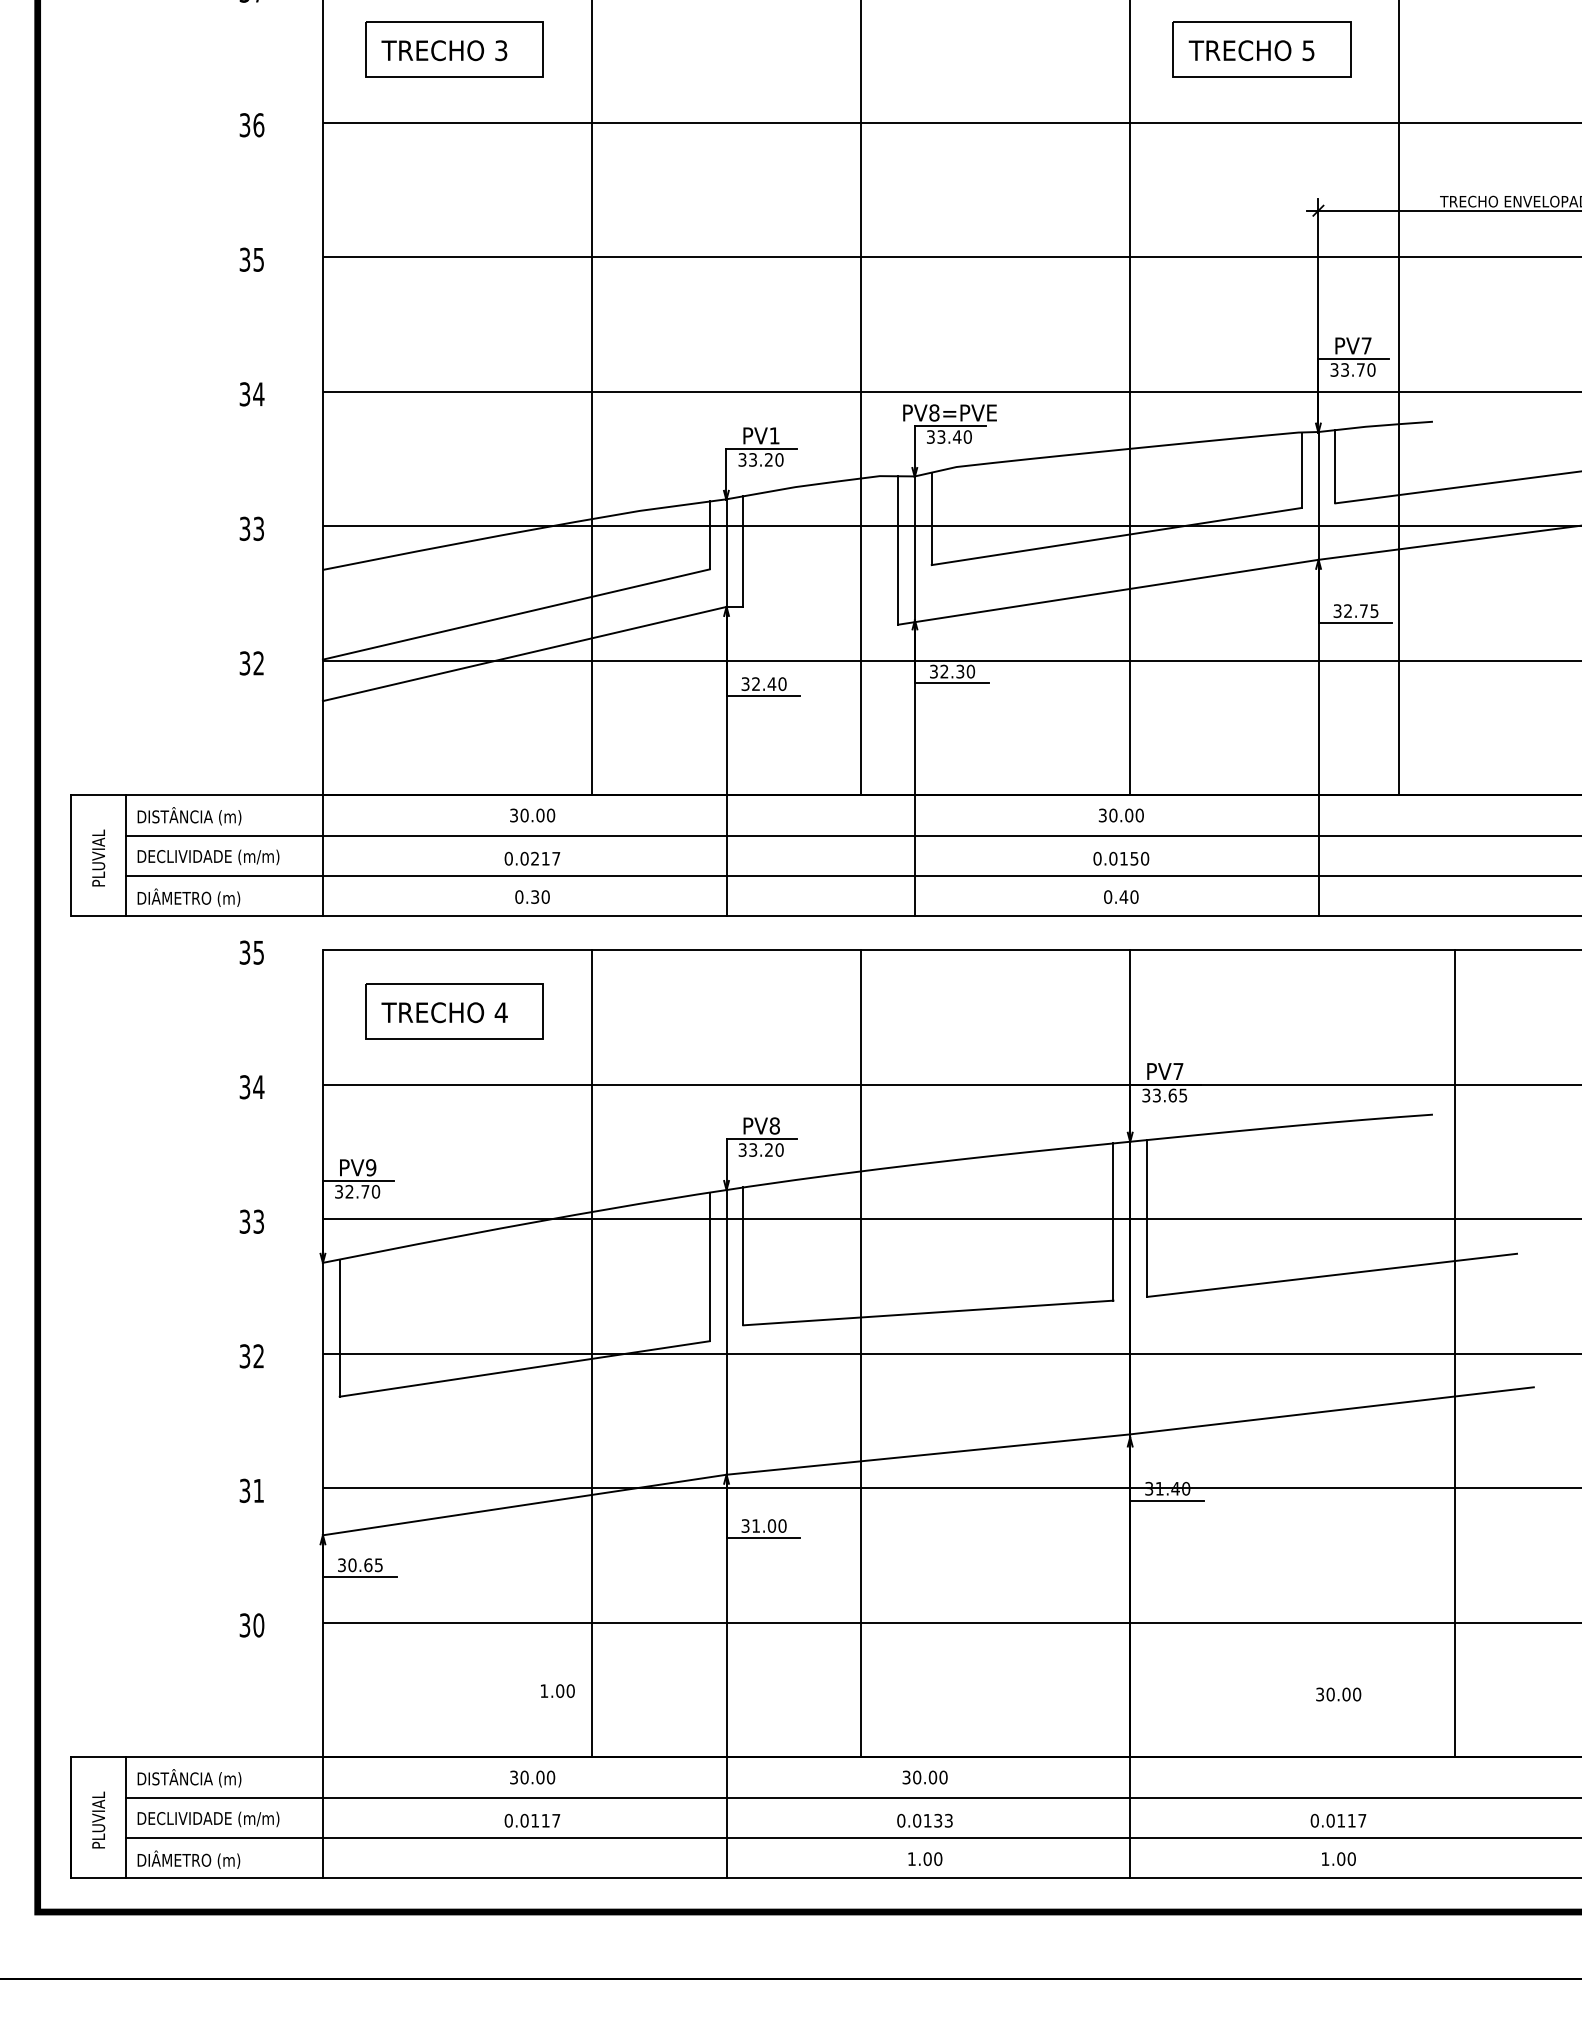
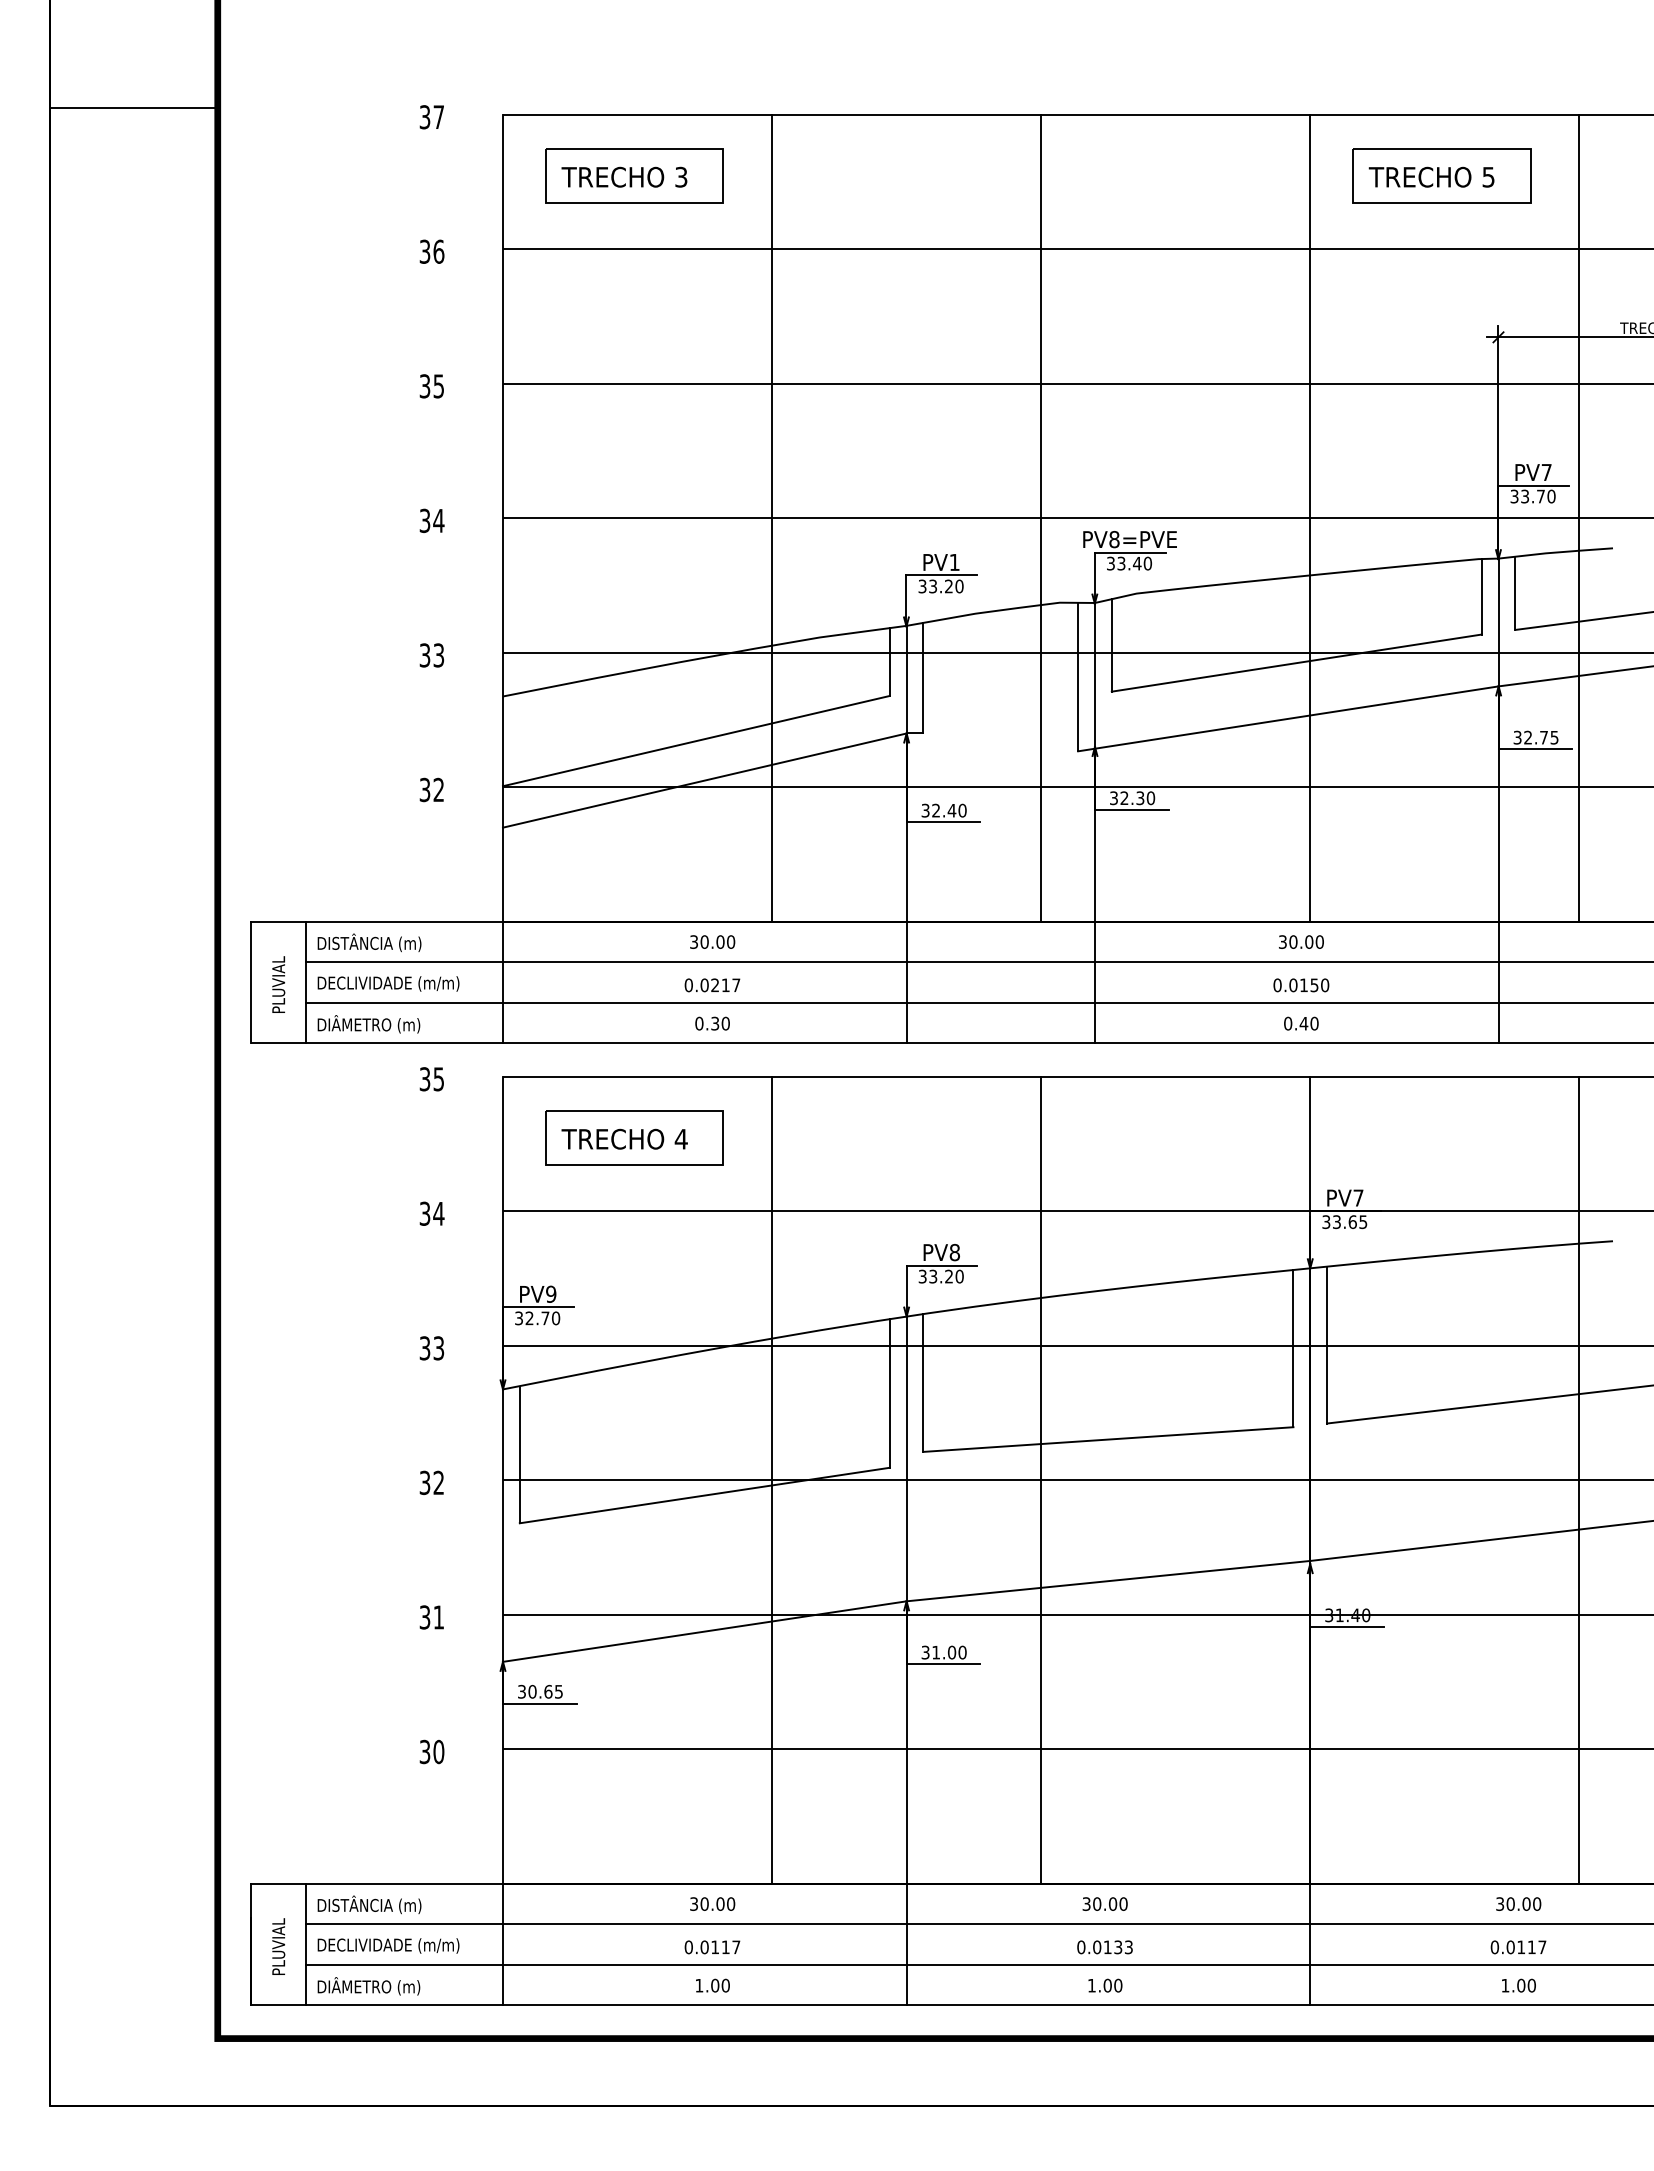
line: (1455, 1352) -> (1579, 1479), moved
text: (557, 1690) -> (712, 1985), moved
text: (1338, 1693) -> (1518, 1903), moved

